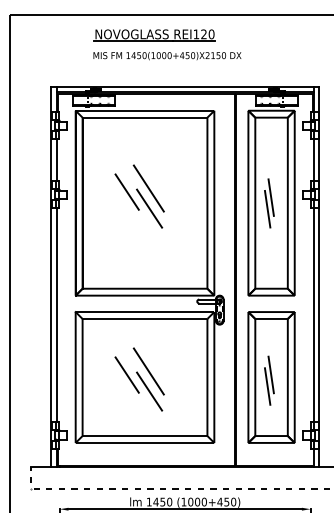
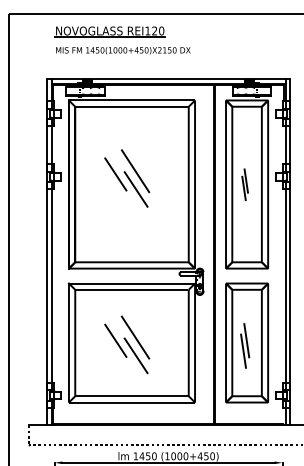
part: (154, 35) -> (109, 32), moved
text: (167, 56) -> (123, 51), moved
part: (269, 203) -> (245, 184), size x0.7

